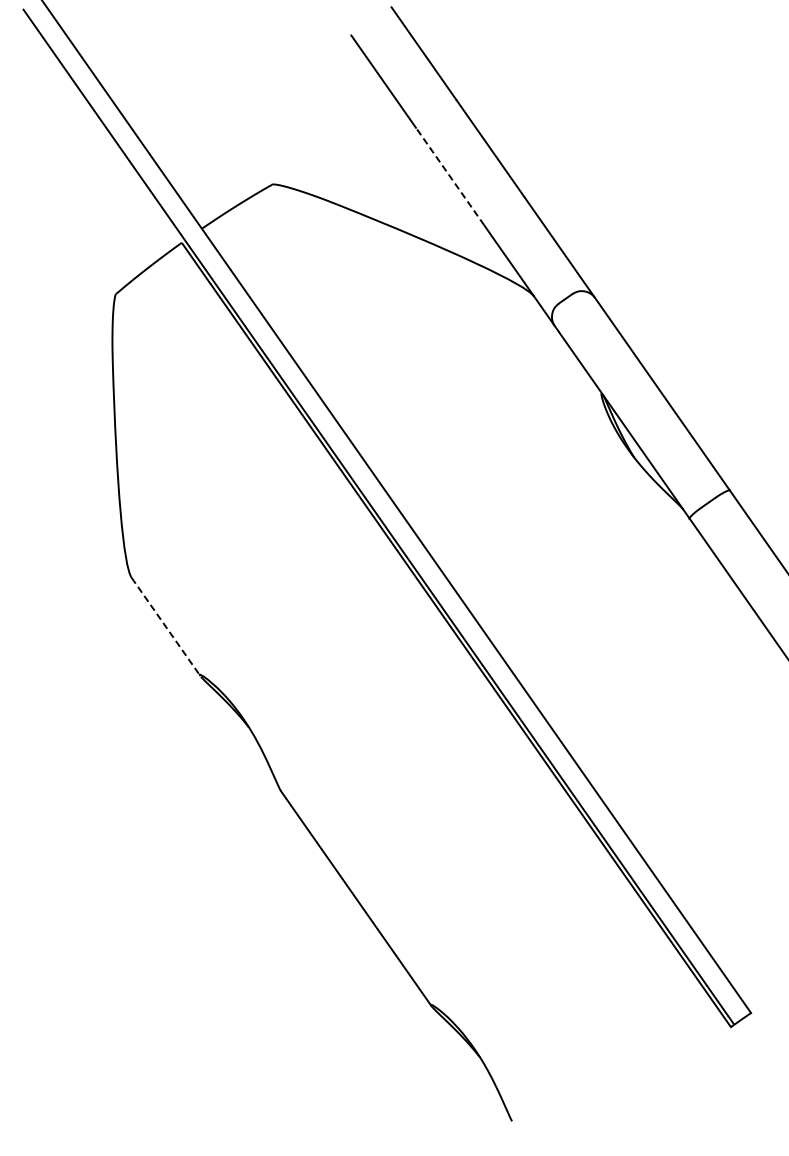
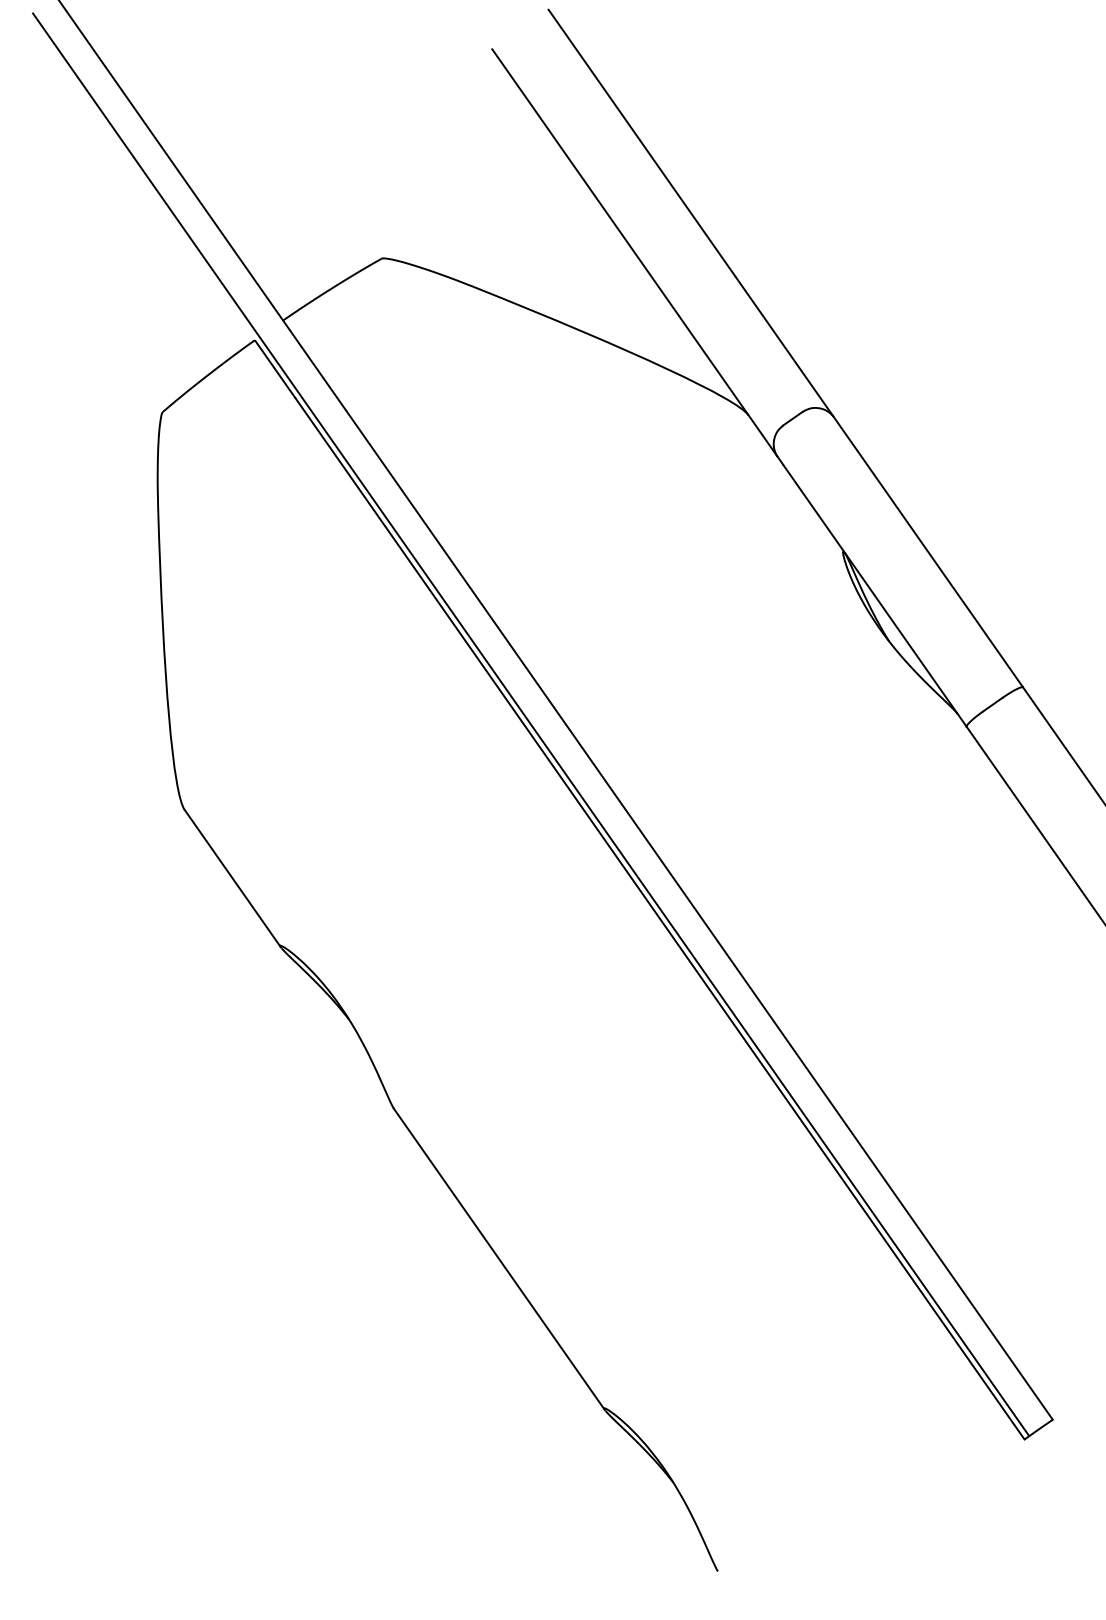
line: (450, 176) -> (631, 247), dashed -> solid
line: (166, 627) -> (233, 879), dashed -> solid

